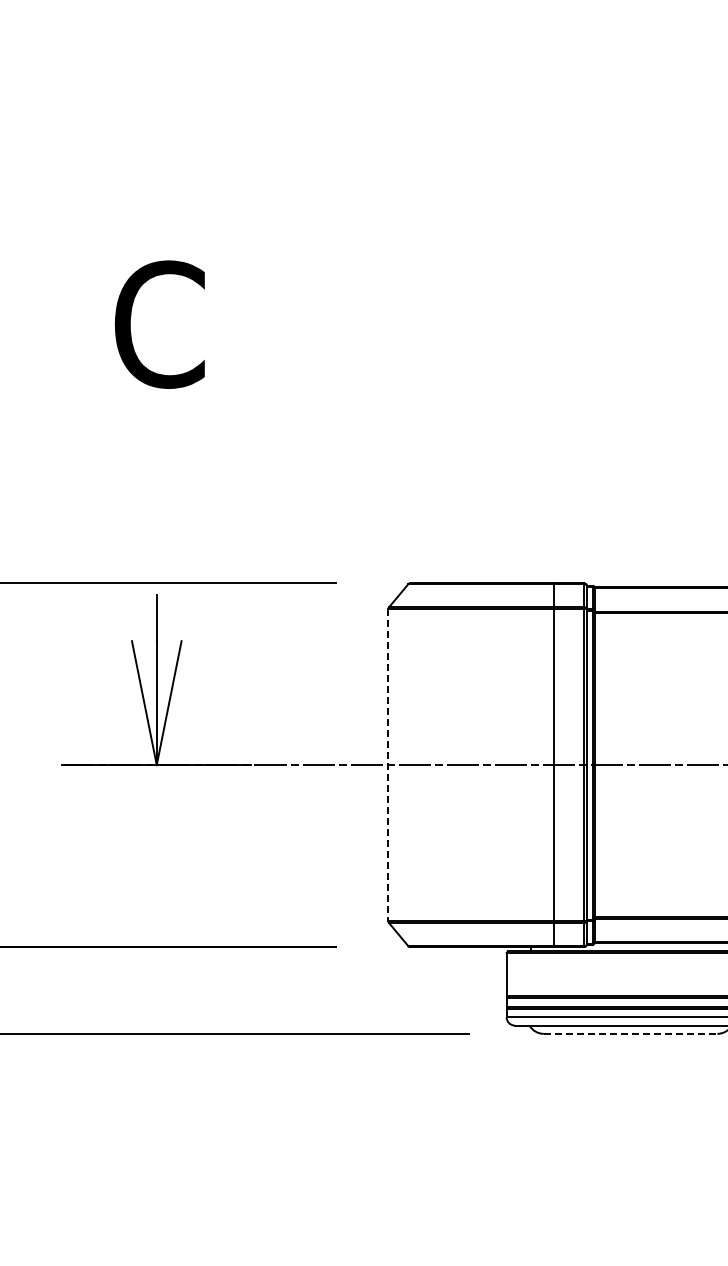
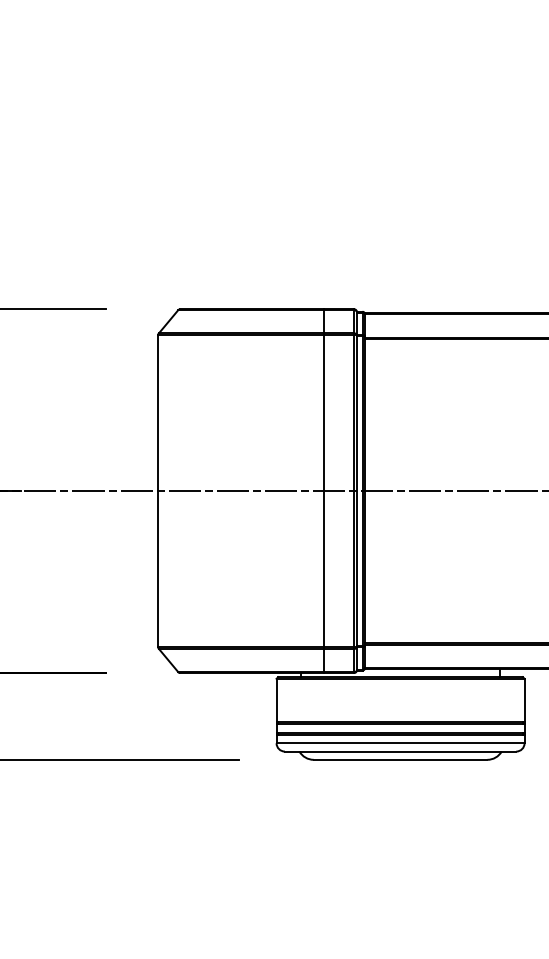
line: (388, 765) -> (158, 491), dashed -> solid
line: (630, 1033) -> (400, 759), dashed -> solid

